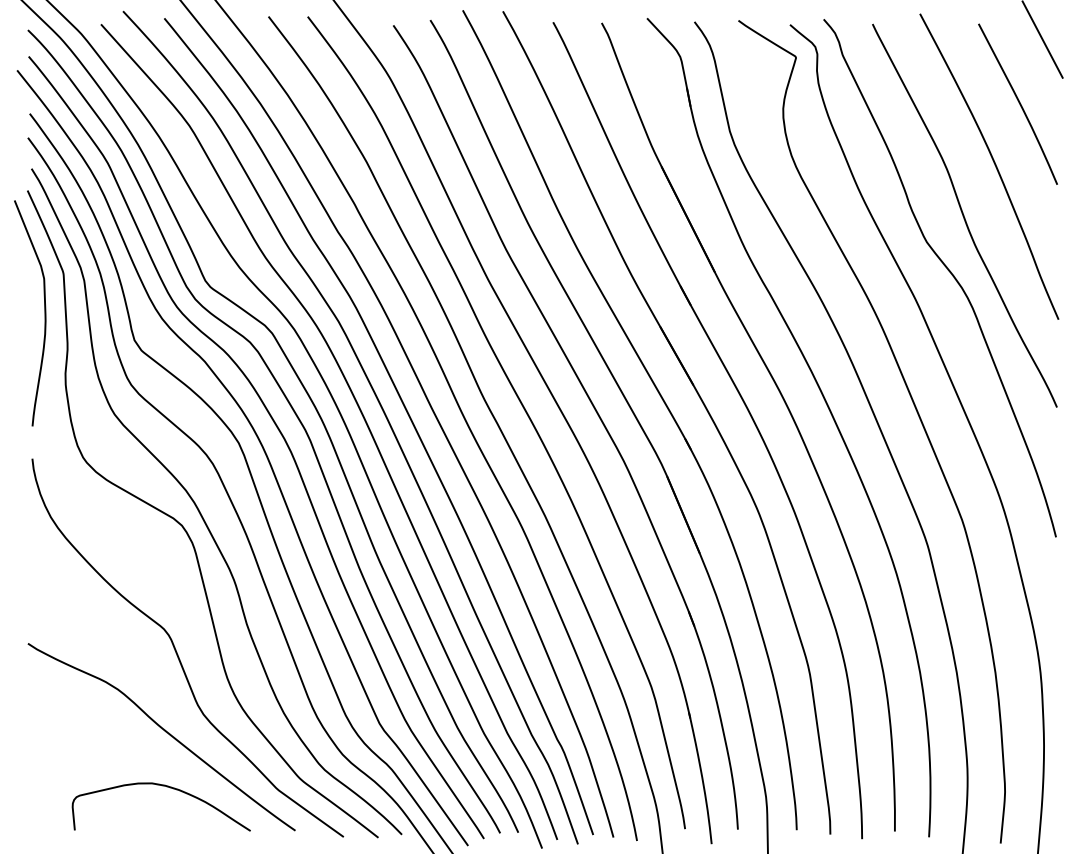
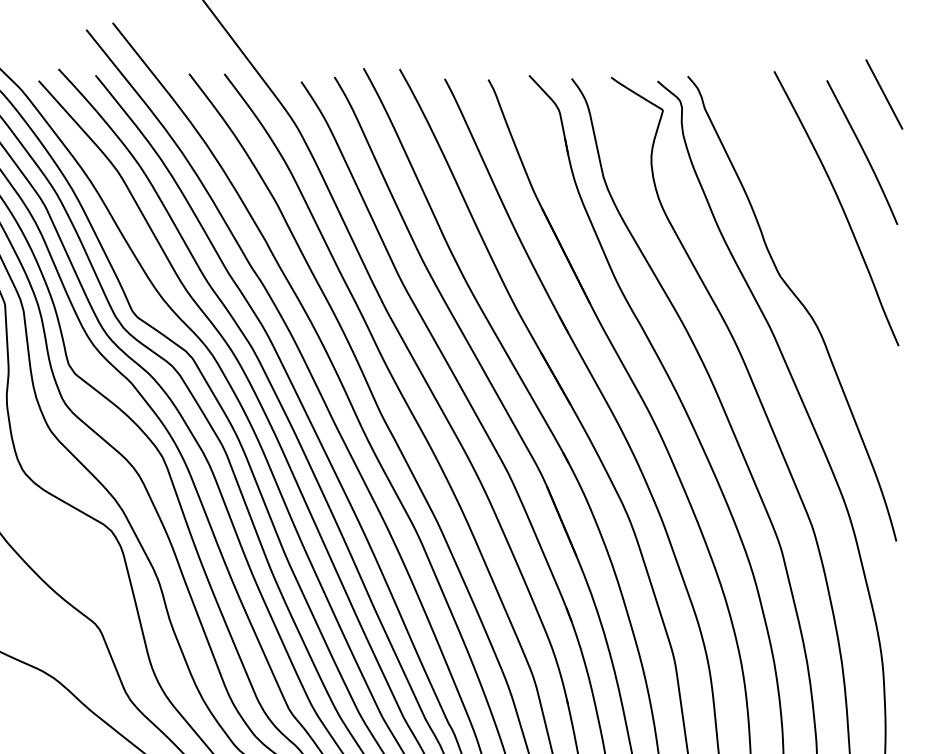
curve: (964, 215) -> (814, 252), removed

